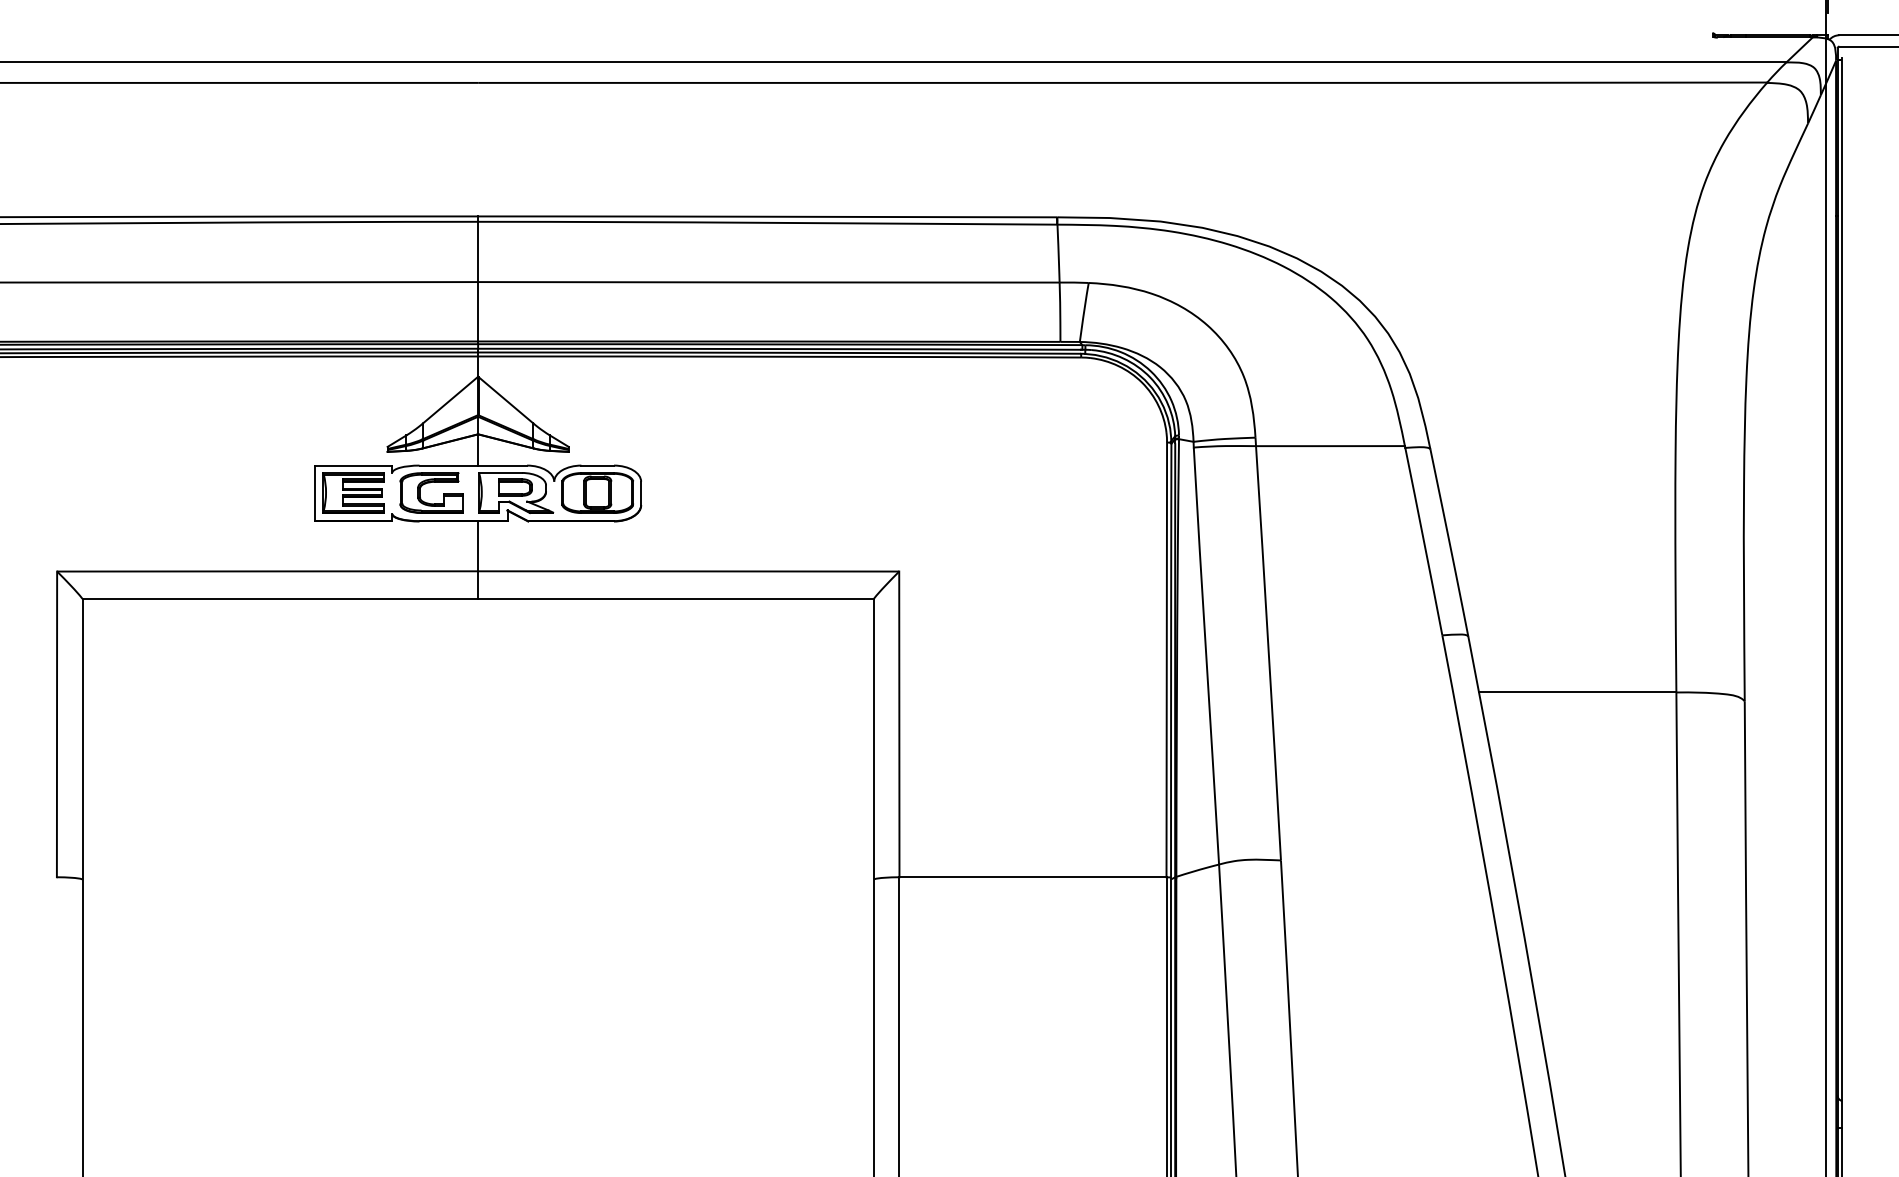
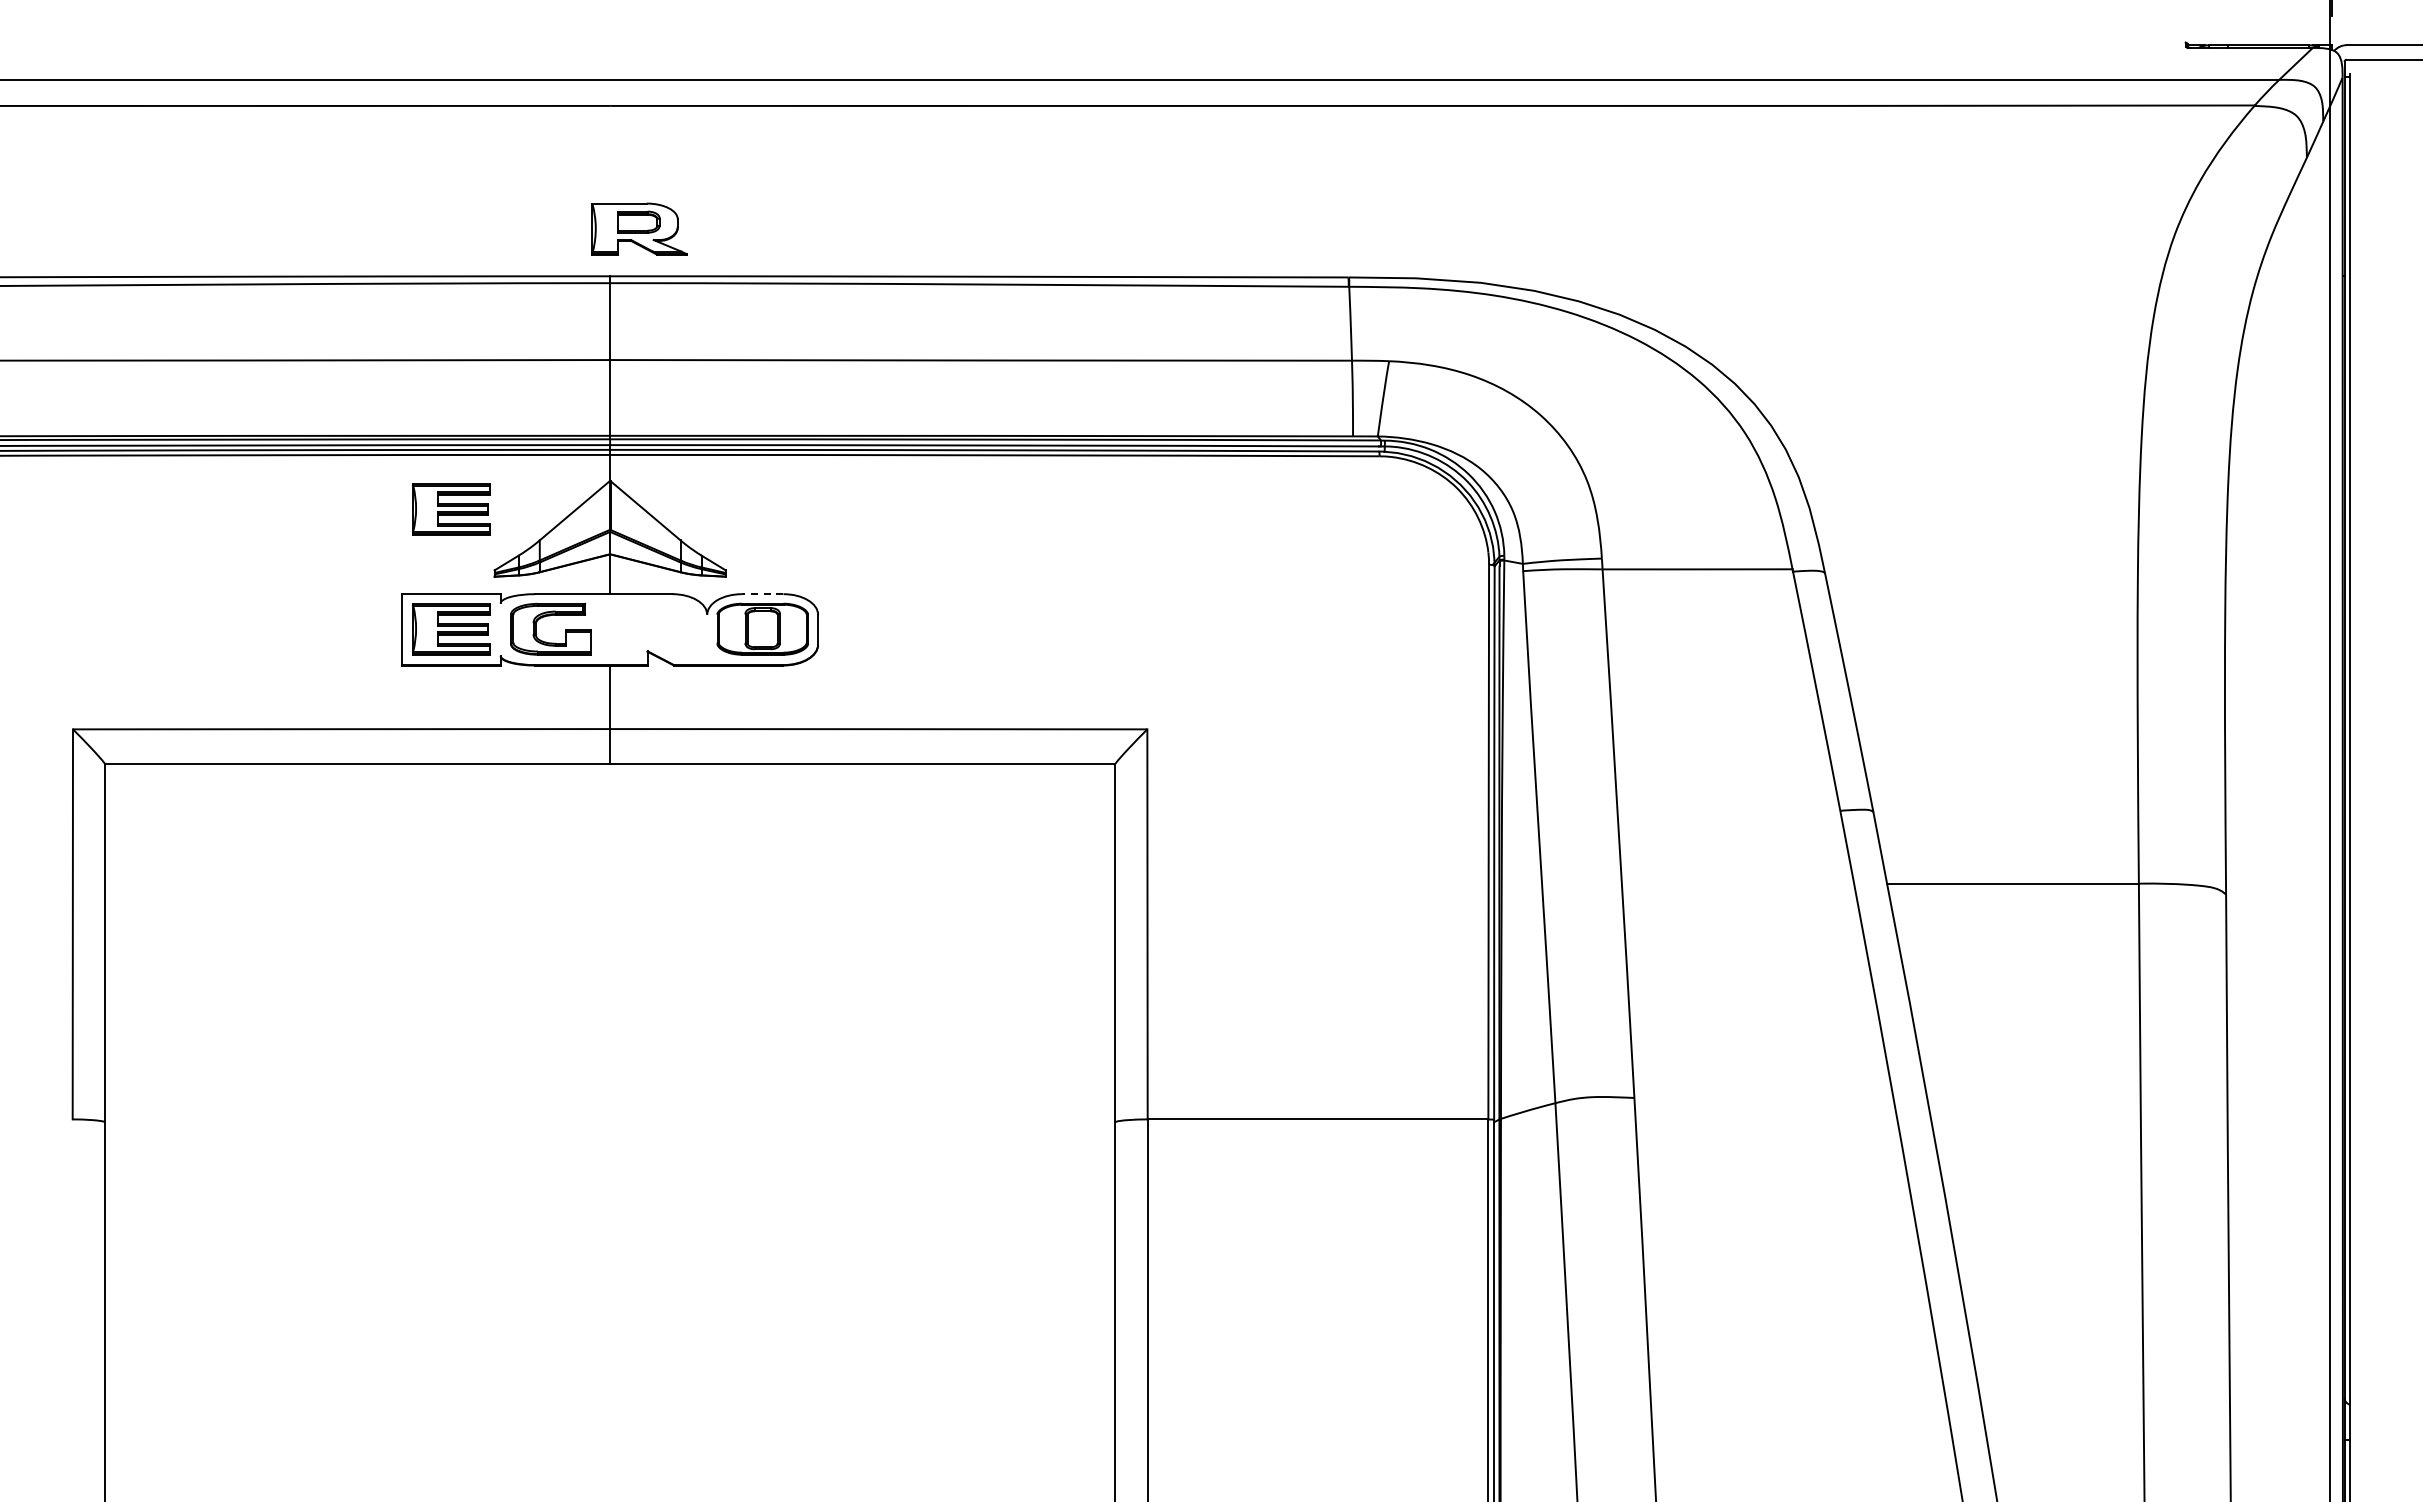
part: (353, 399) -> (450, 509), added
line: (597, 465) -> (762, 594), solid -> dashed
part: (516, 492) -> (639, 228), moved

